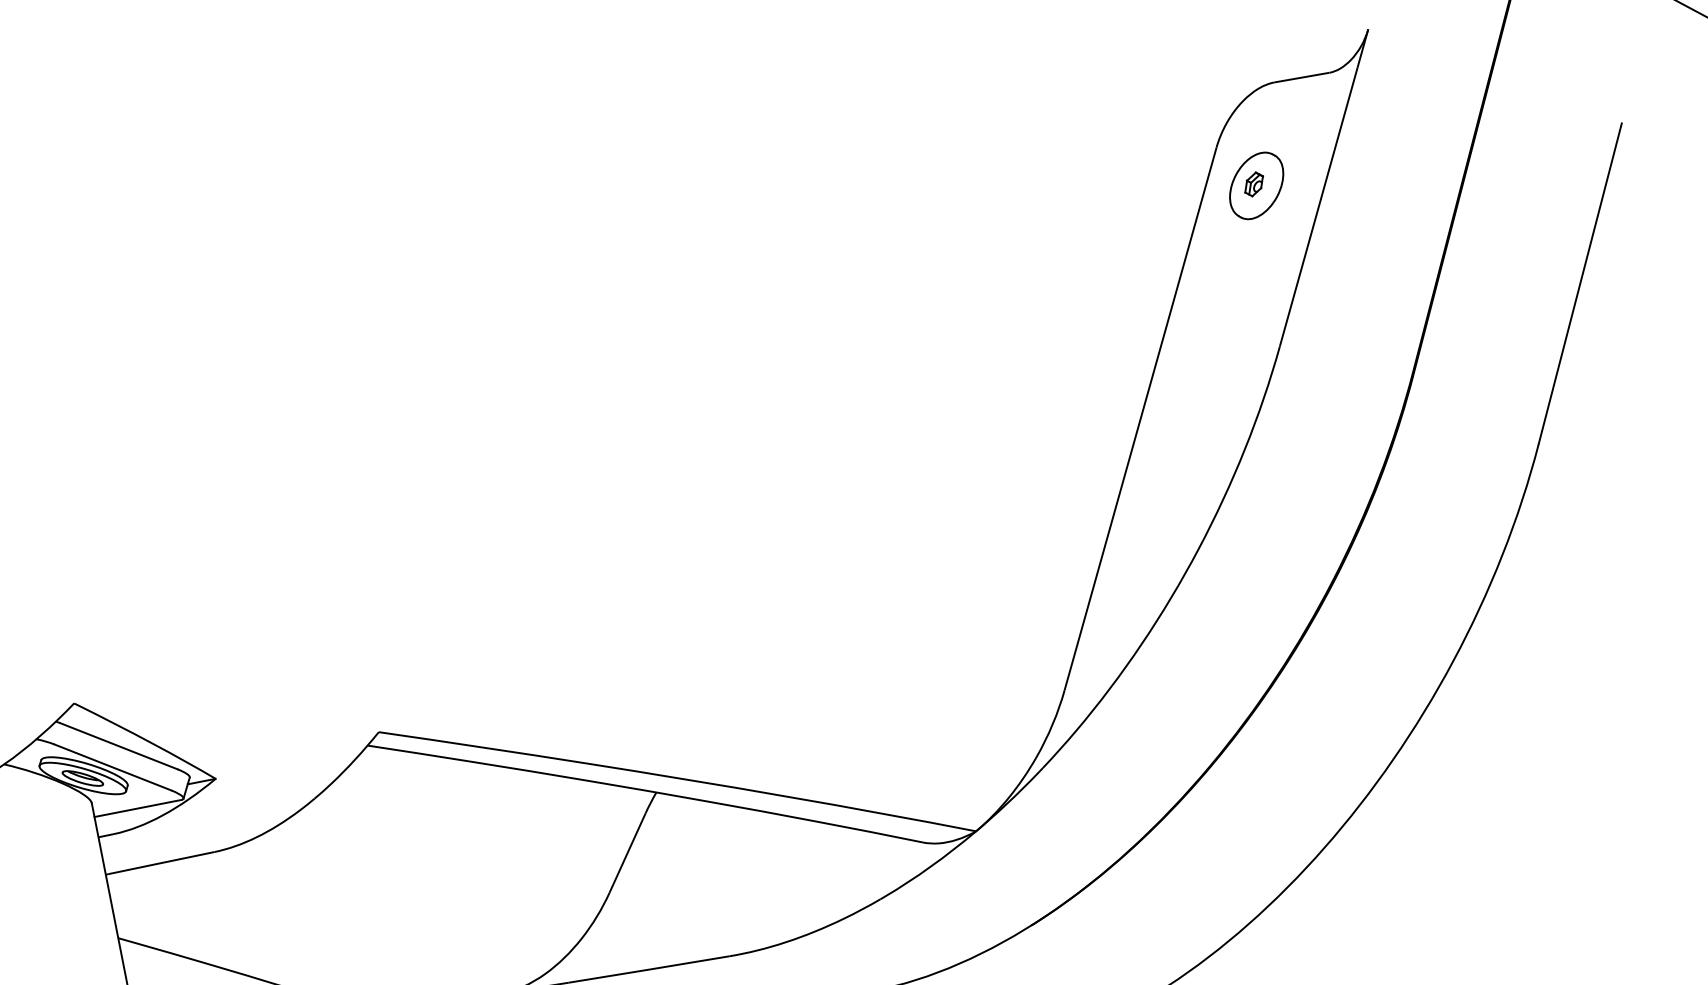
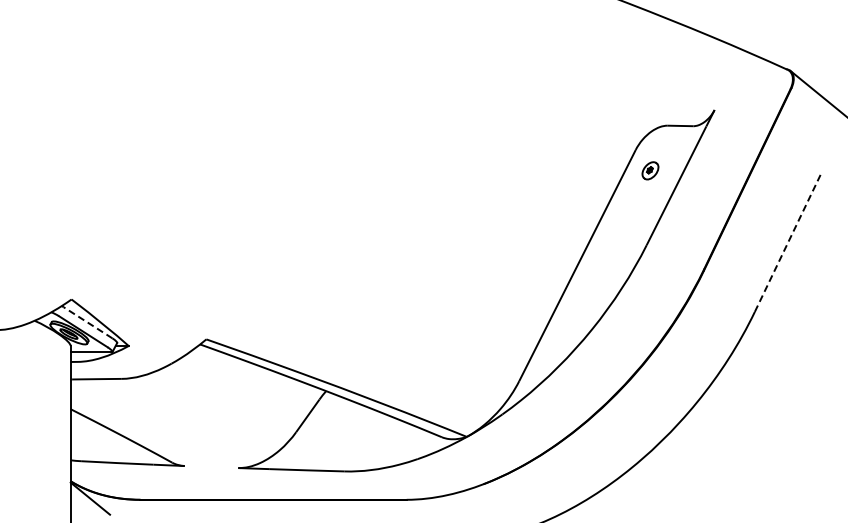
part: (1256, 185) -> (650, 170), size x0.6
line: (1579, 283) -> (787, 243), solid -> dashed
line: (119, 745) -> (88, 322), solid -> dashed

